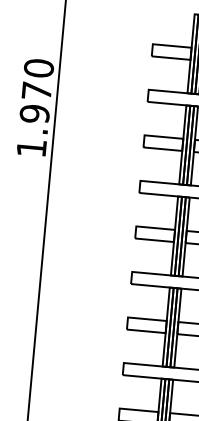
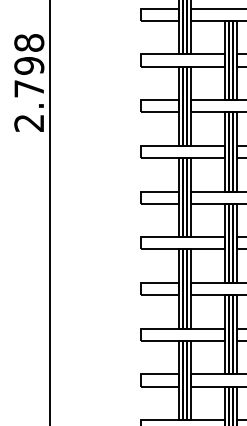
text: (35, 107) -> (29, 82), 1.970 -> 2.798

